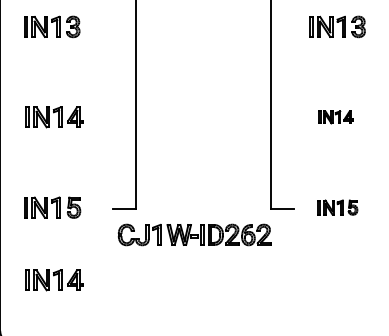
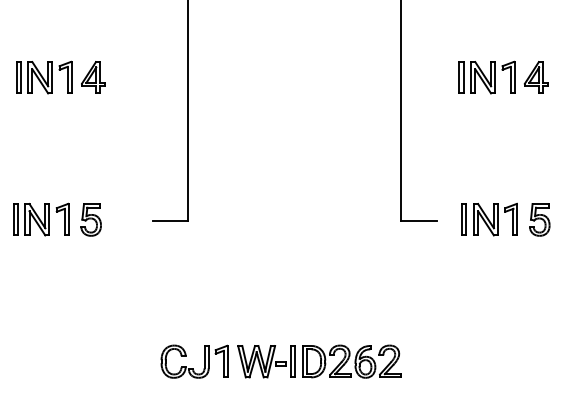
part: (335, 117) -> (502, 78), size x1.67
part: (337, 207) -> (505, 219), size x1.43
part: (194, 234) -> (280, 360), moved
part: (54, 280) -> (60, 334), removed

